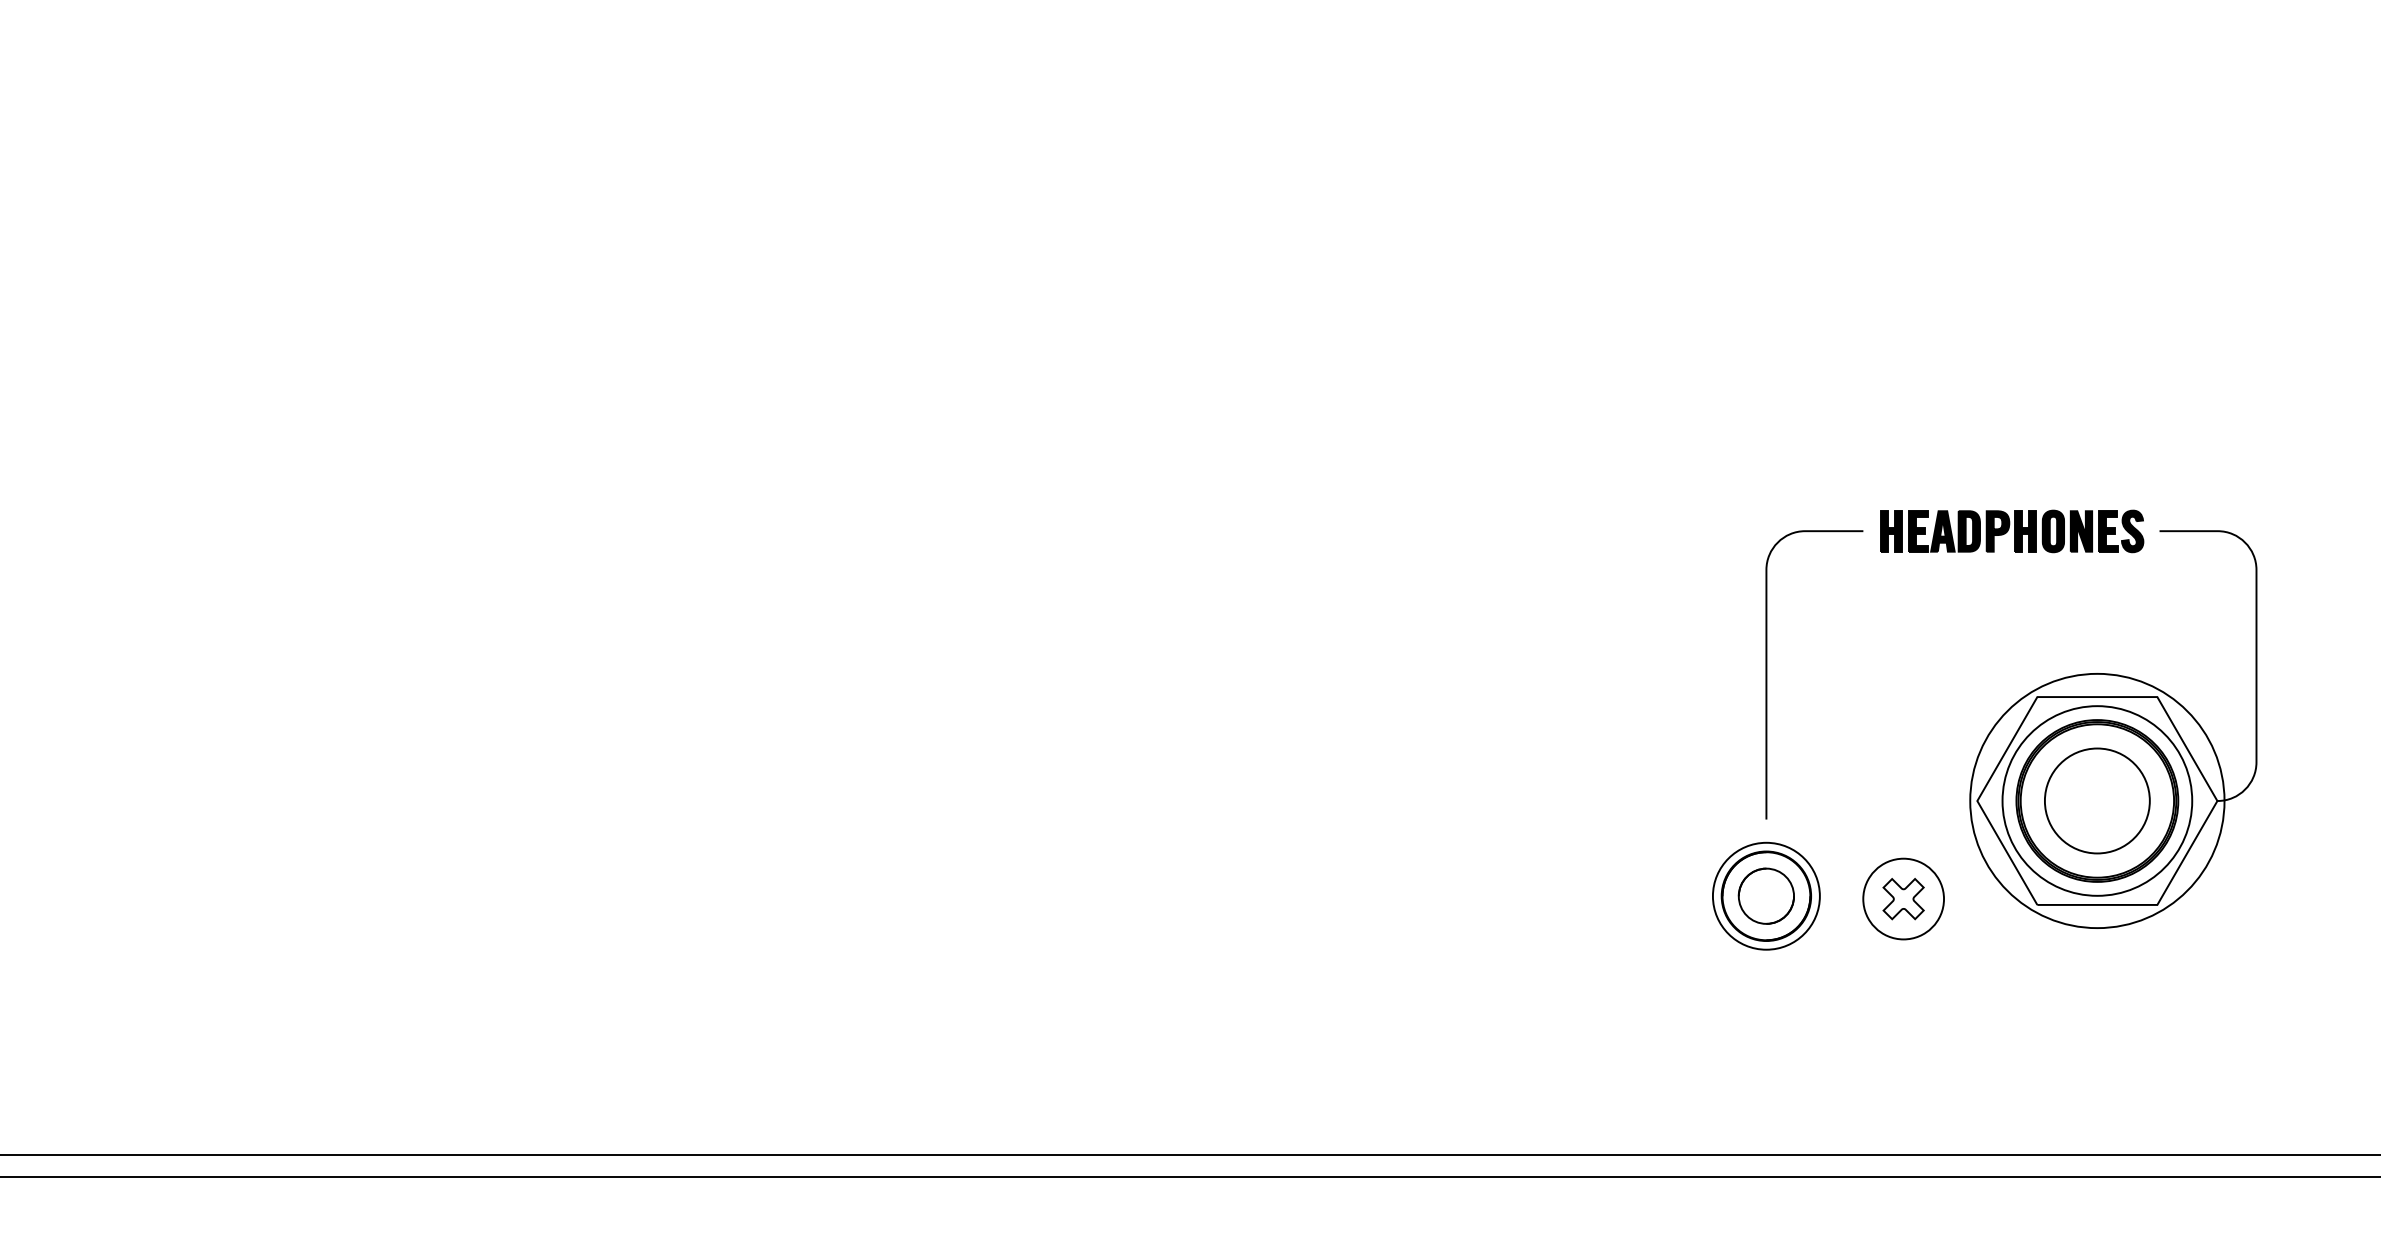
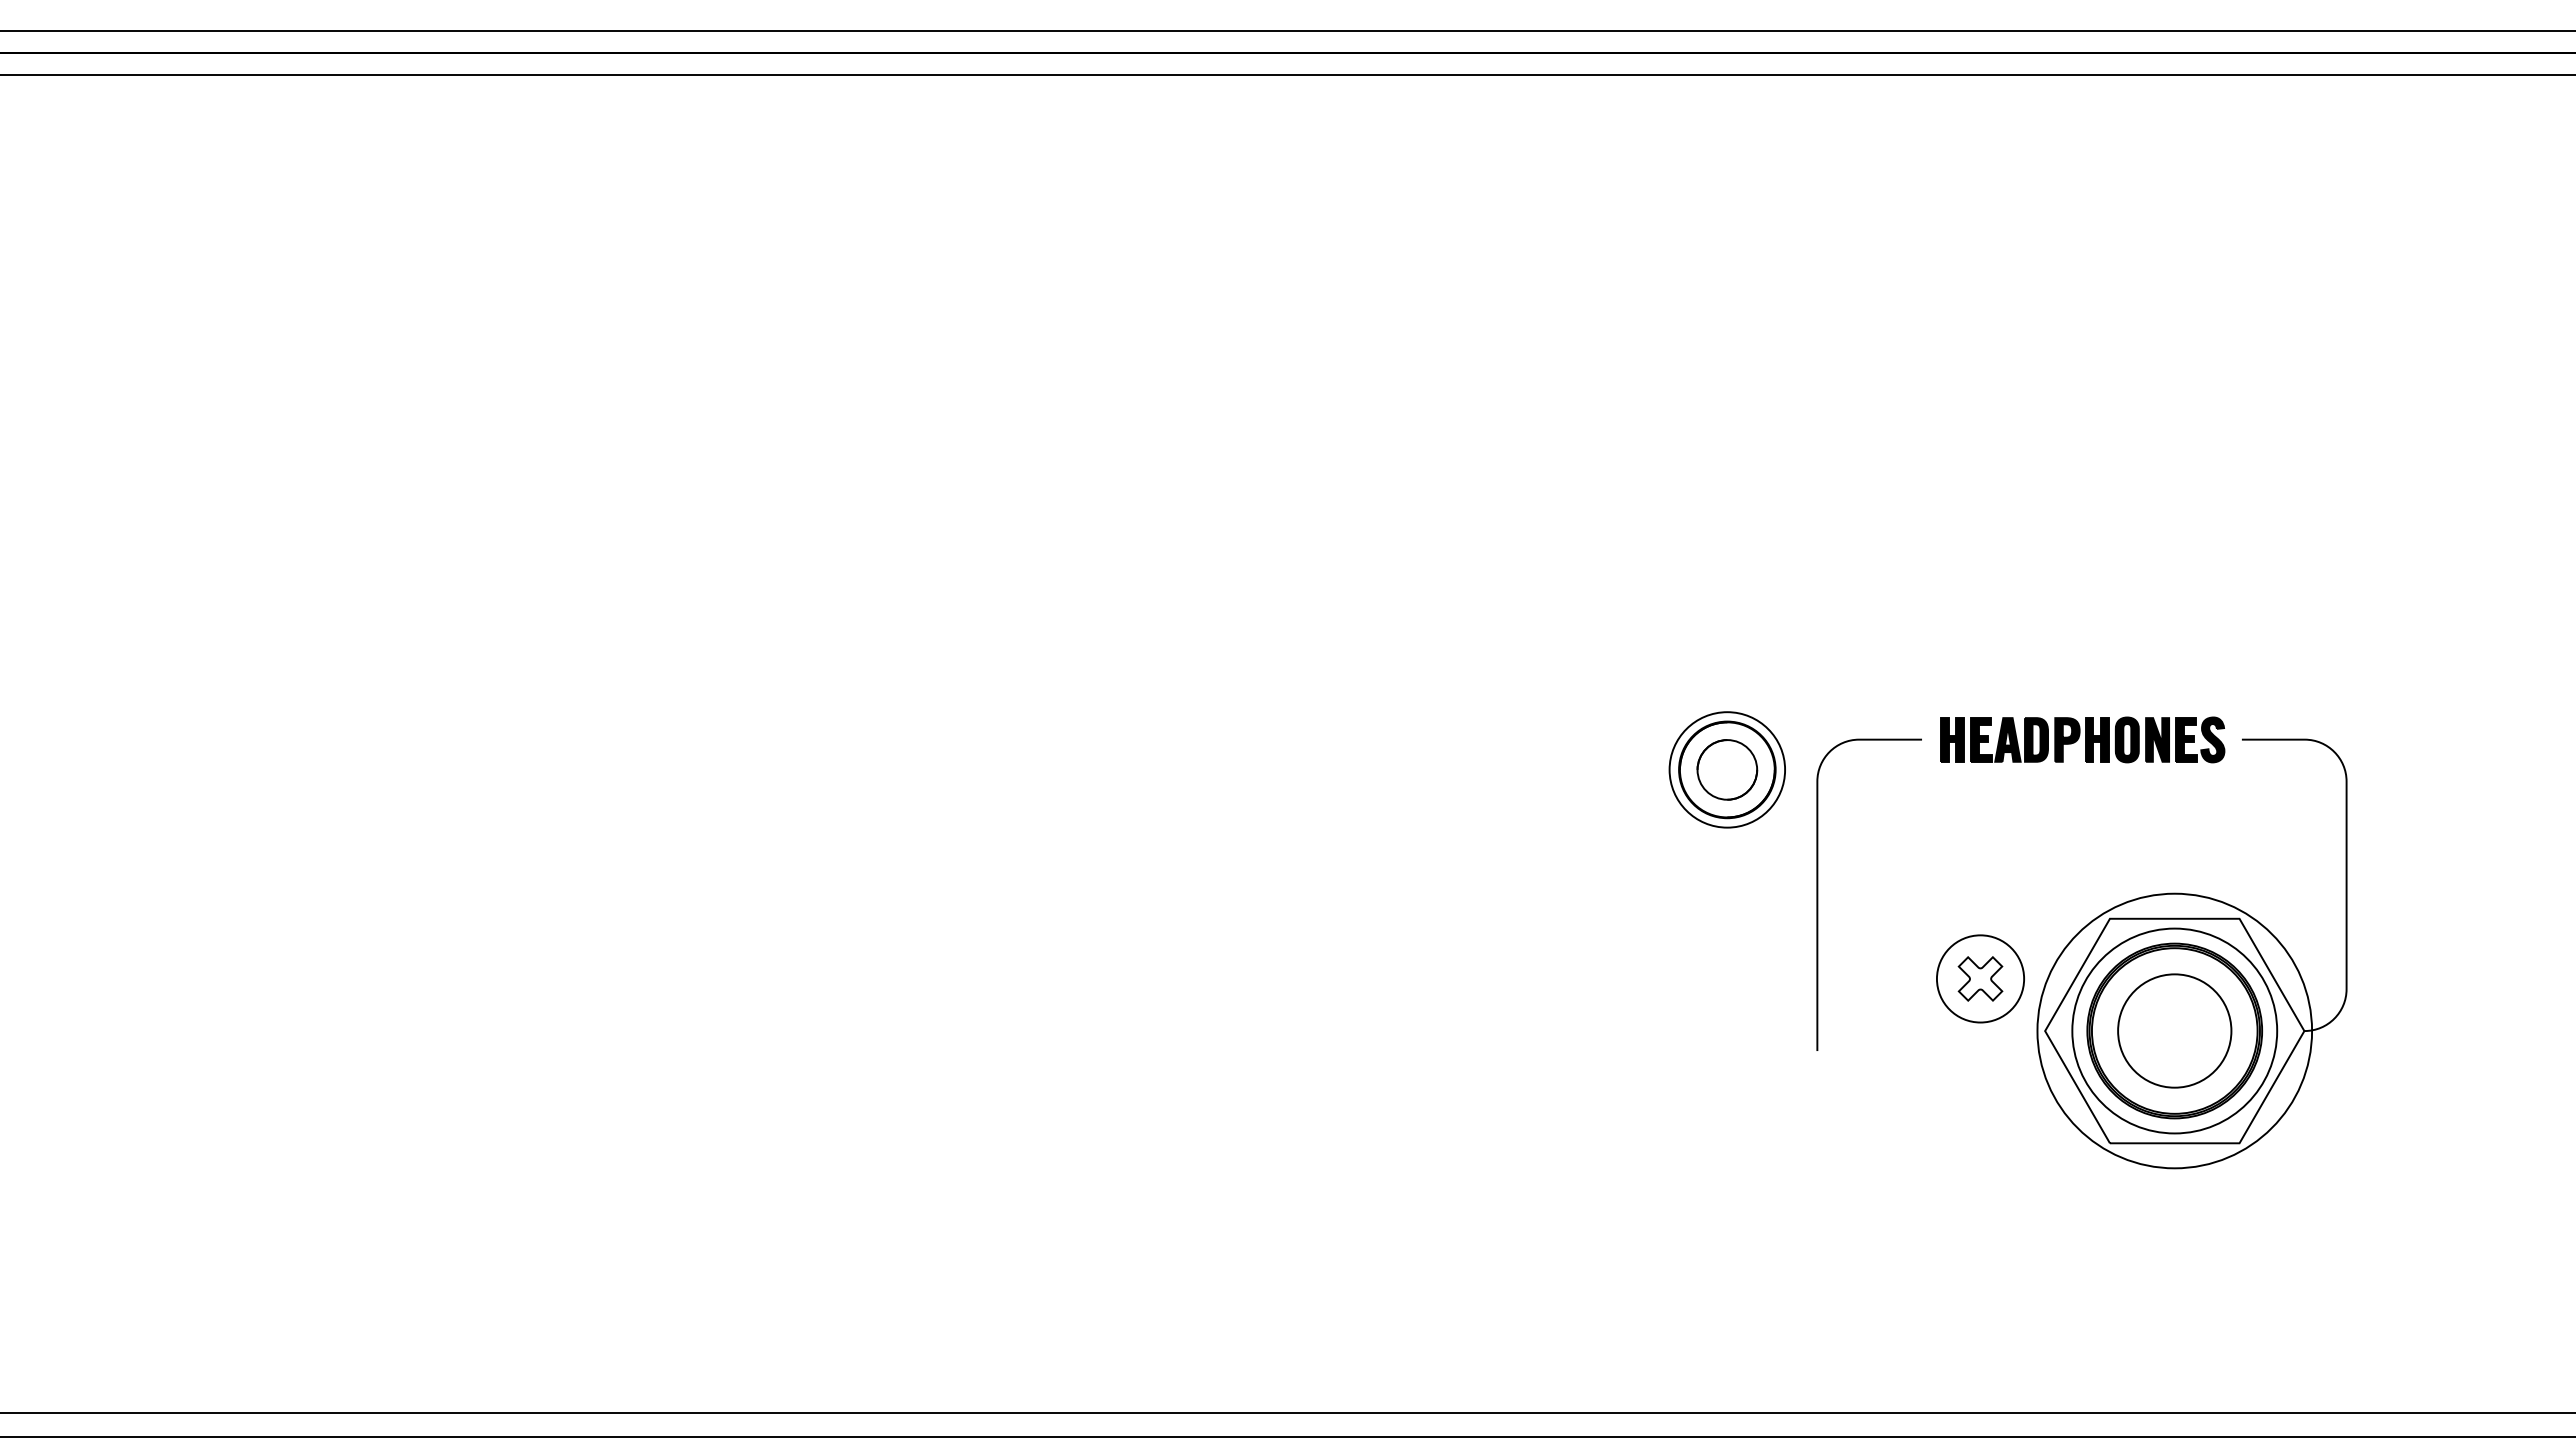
part: (1765, 895) -> (1726, 769), moved
part: (1903, 898) -> (1980, 978), moved

